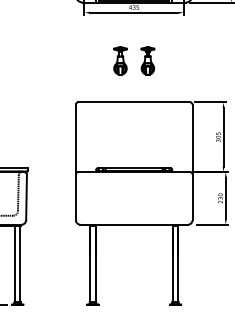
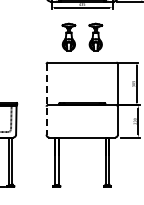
part: (133, 61) -> (81, 37), size x1.6
line: (75, 162) -> (46, 99), solid -> dashed

